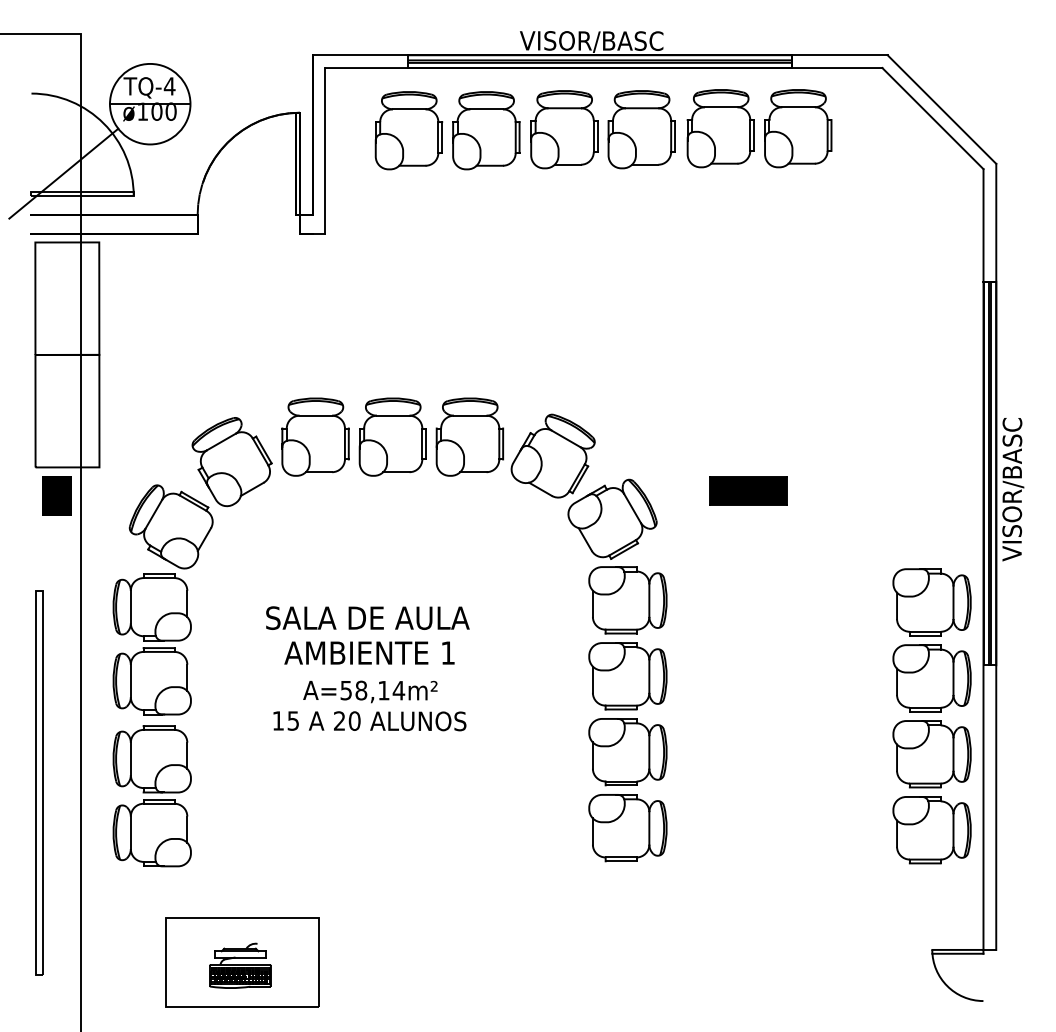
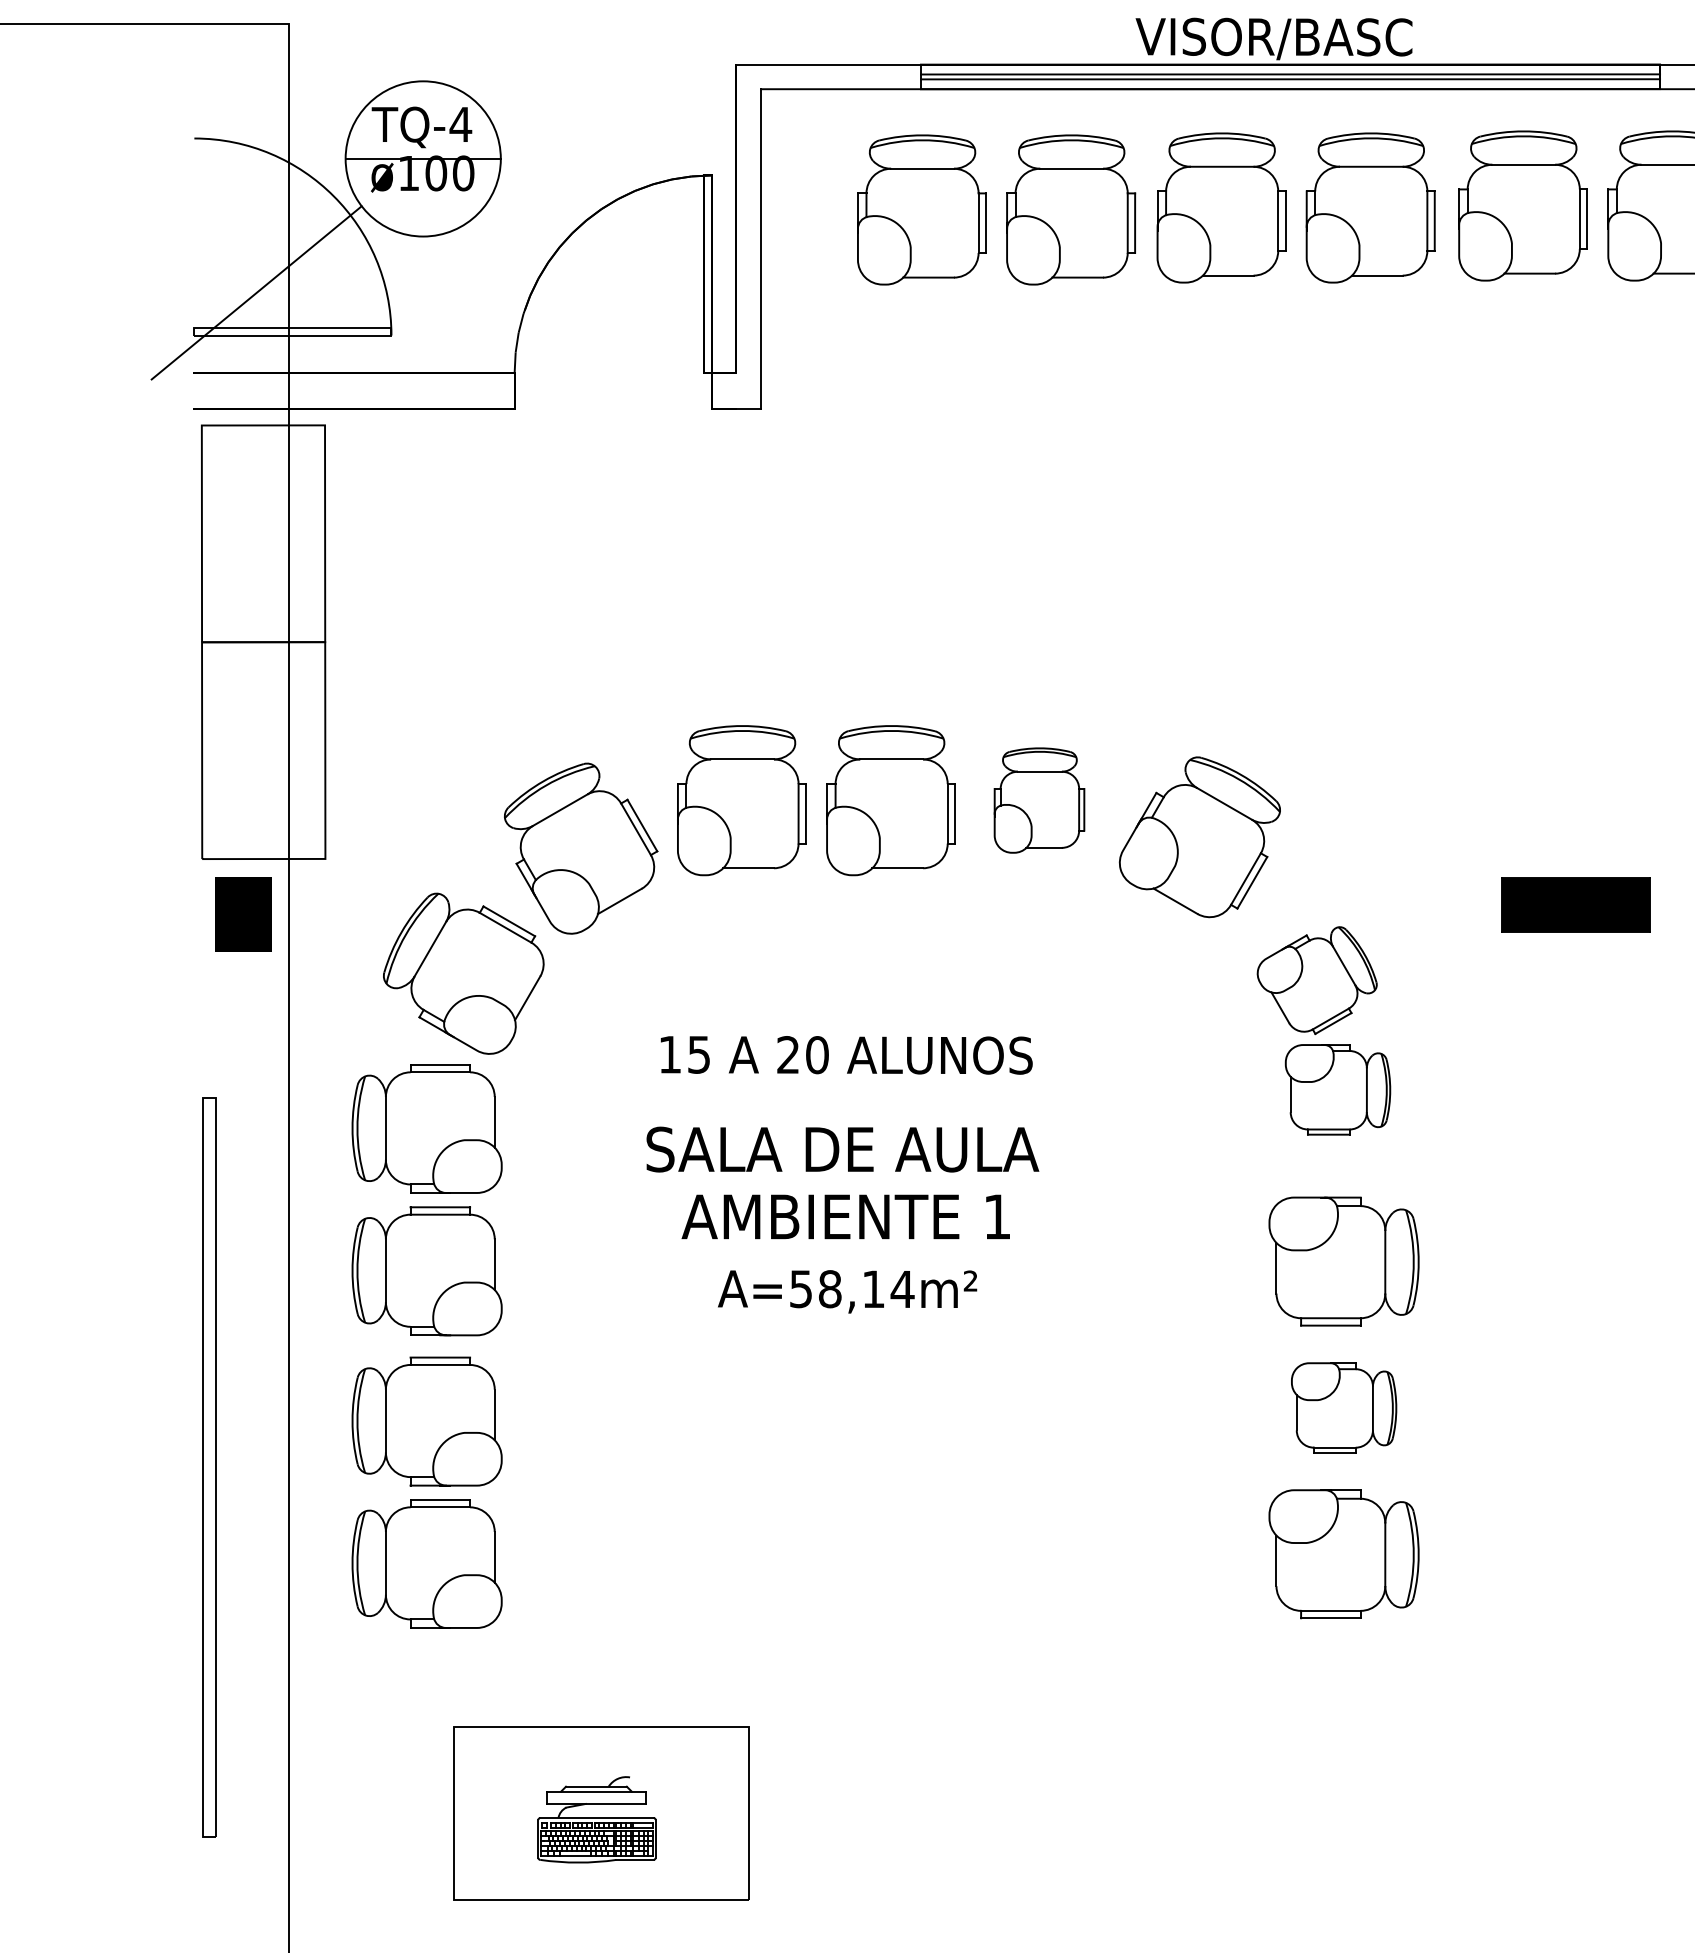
part: (469, 436) -> (1038, 799), size x0.7
part: (617, 556) -> (1323, 1030), size x0.7
text: (369, 721) -> (845, 1055), moved
part: (627, 752) -> (1343, 1408), size x0.7

